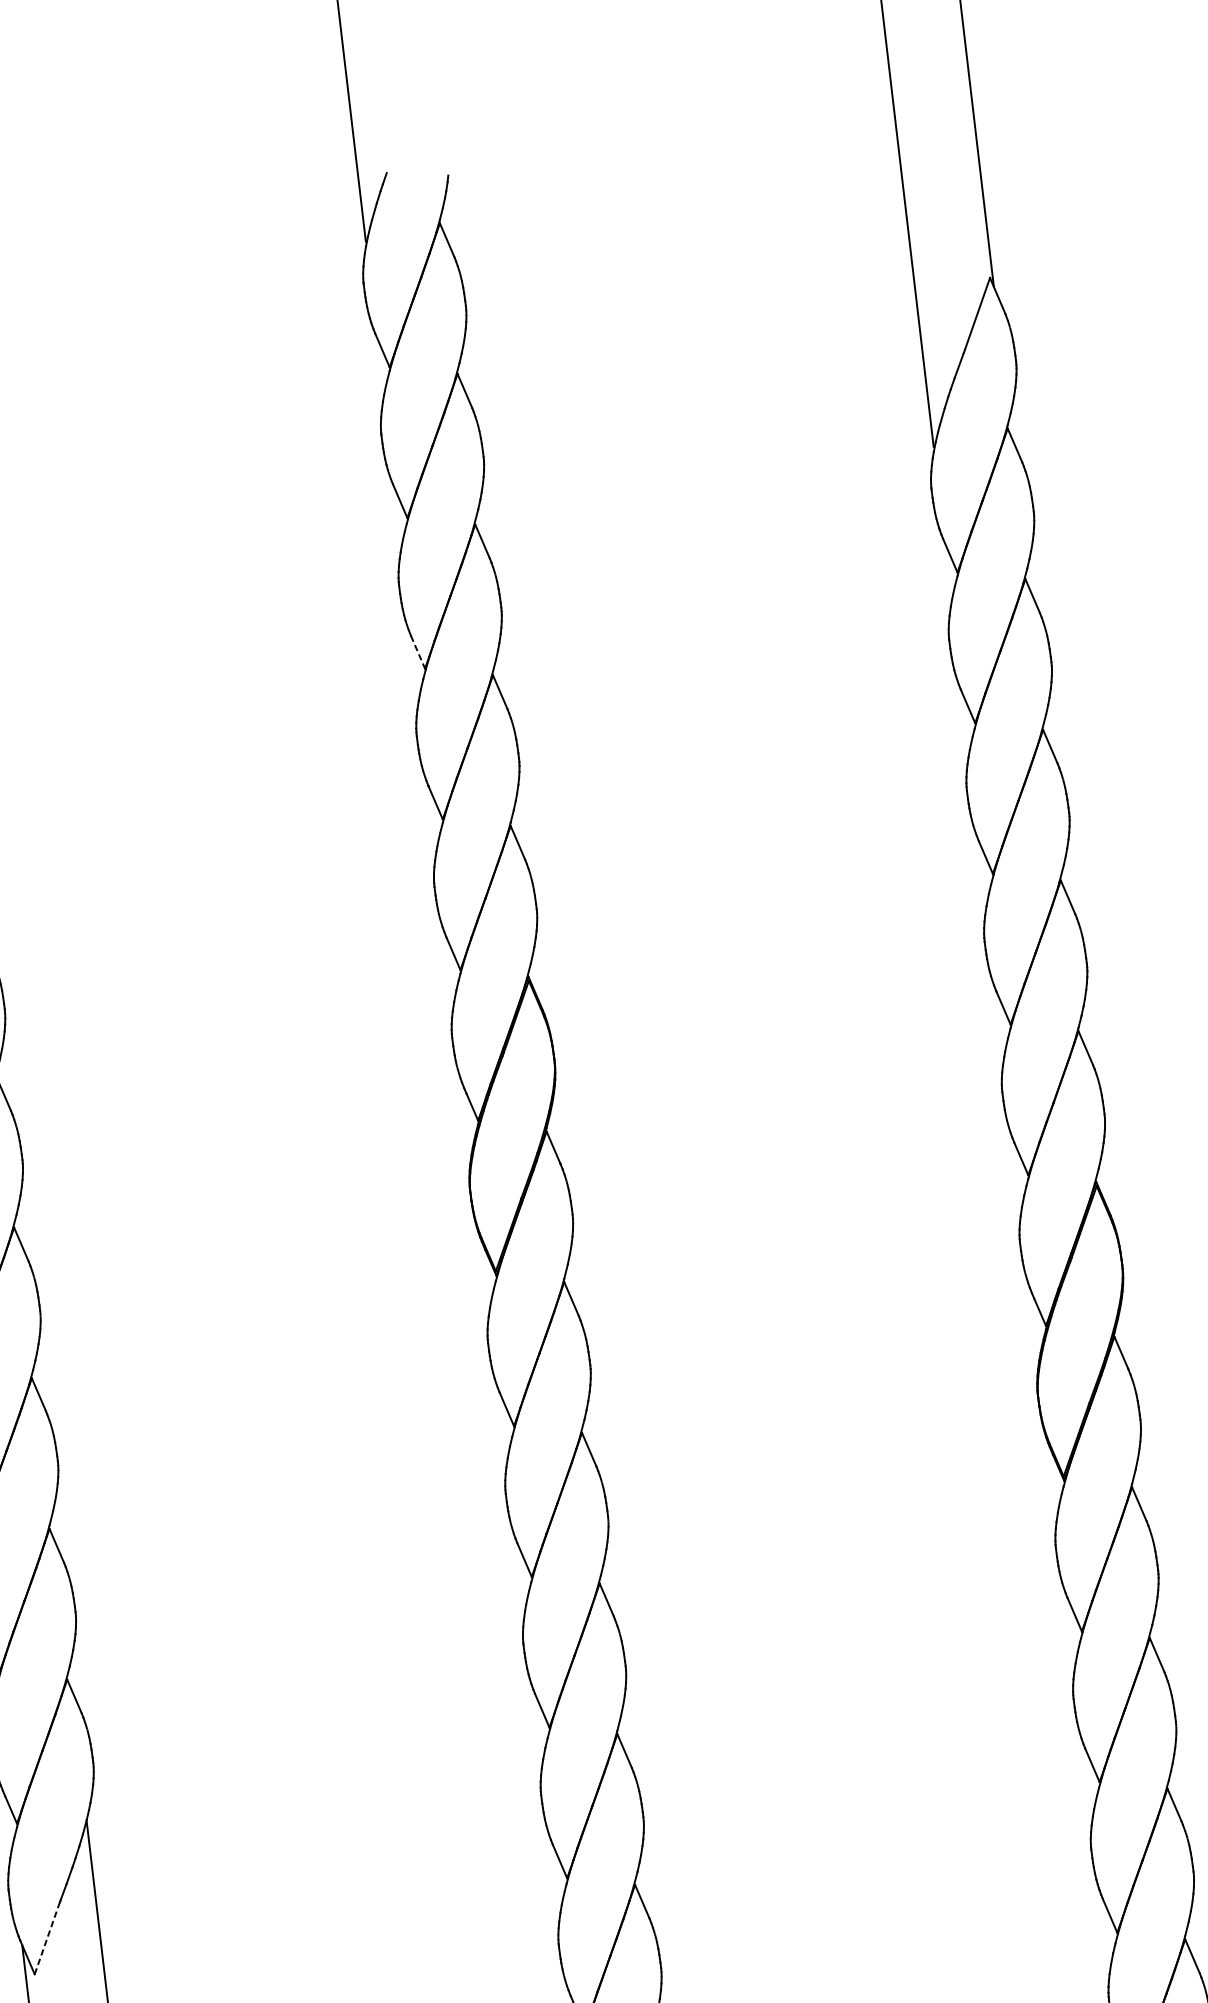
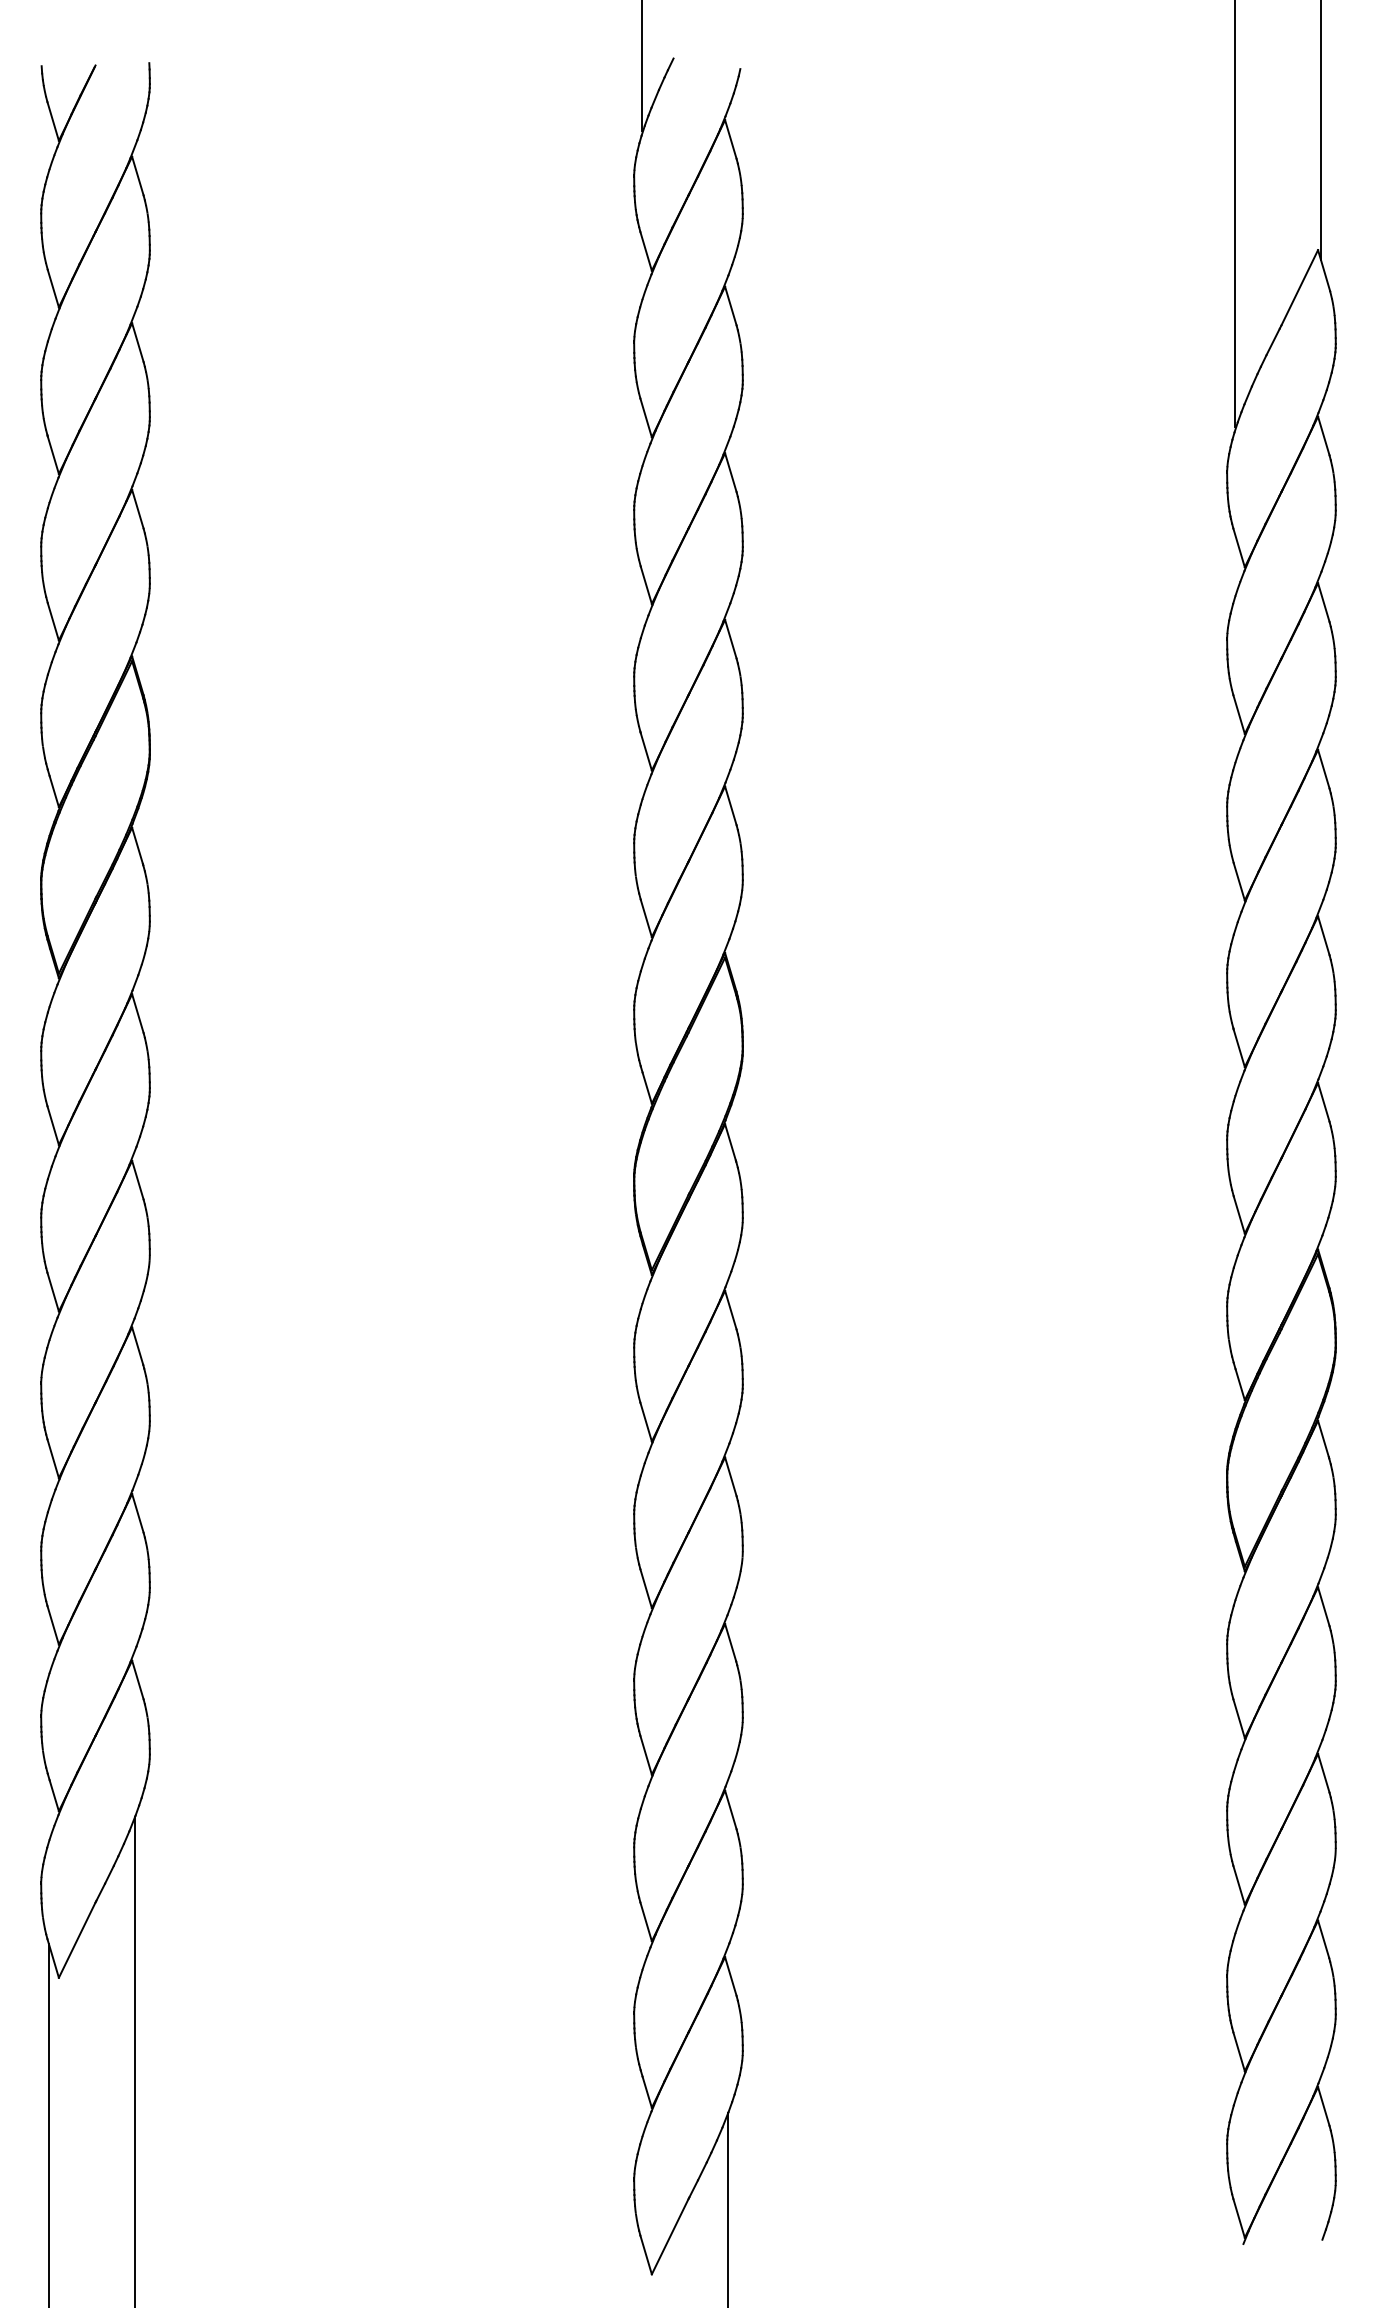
line: (418, 652) -> (646, 585), dashed -> solid
line: (47, 1938) -> (77, 1940), dashed -> solid

